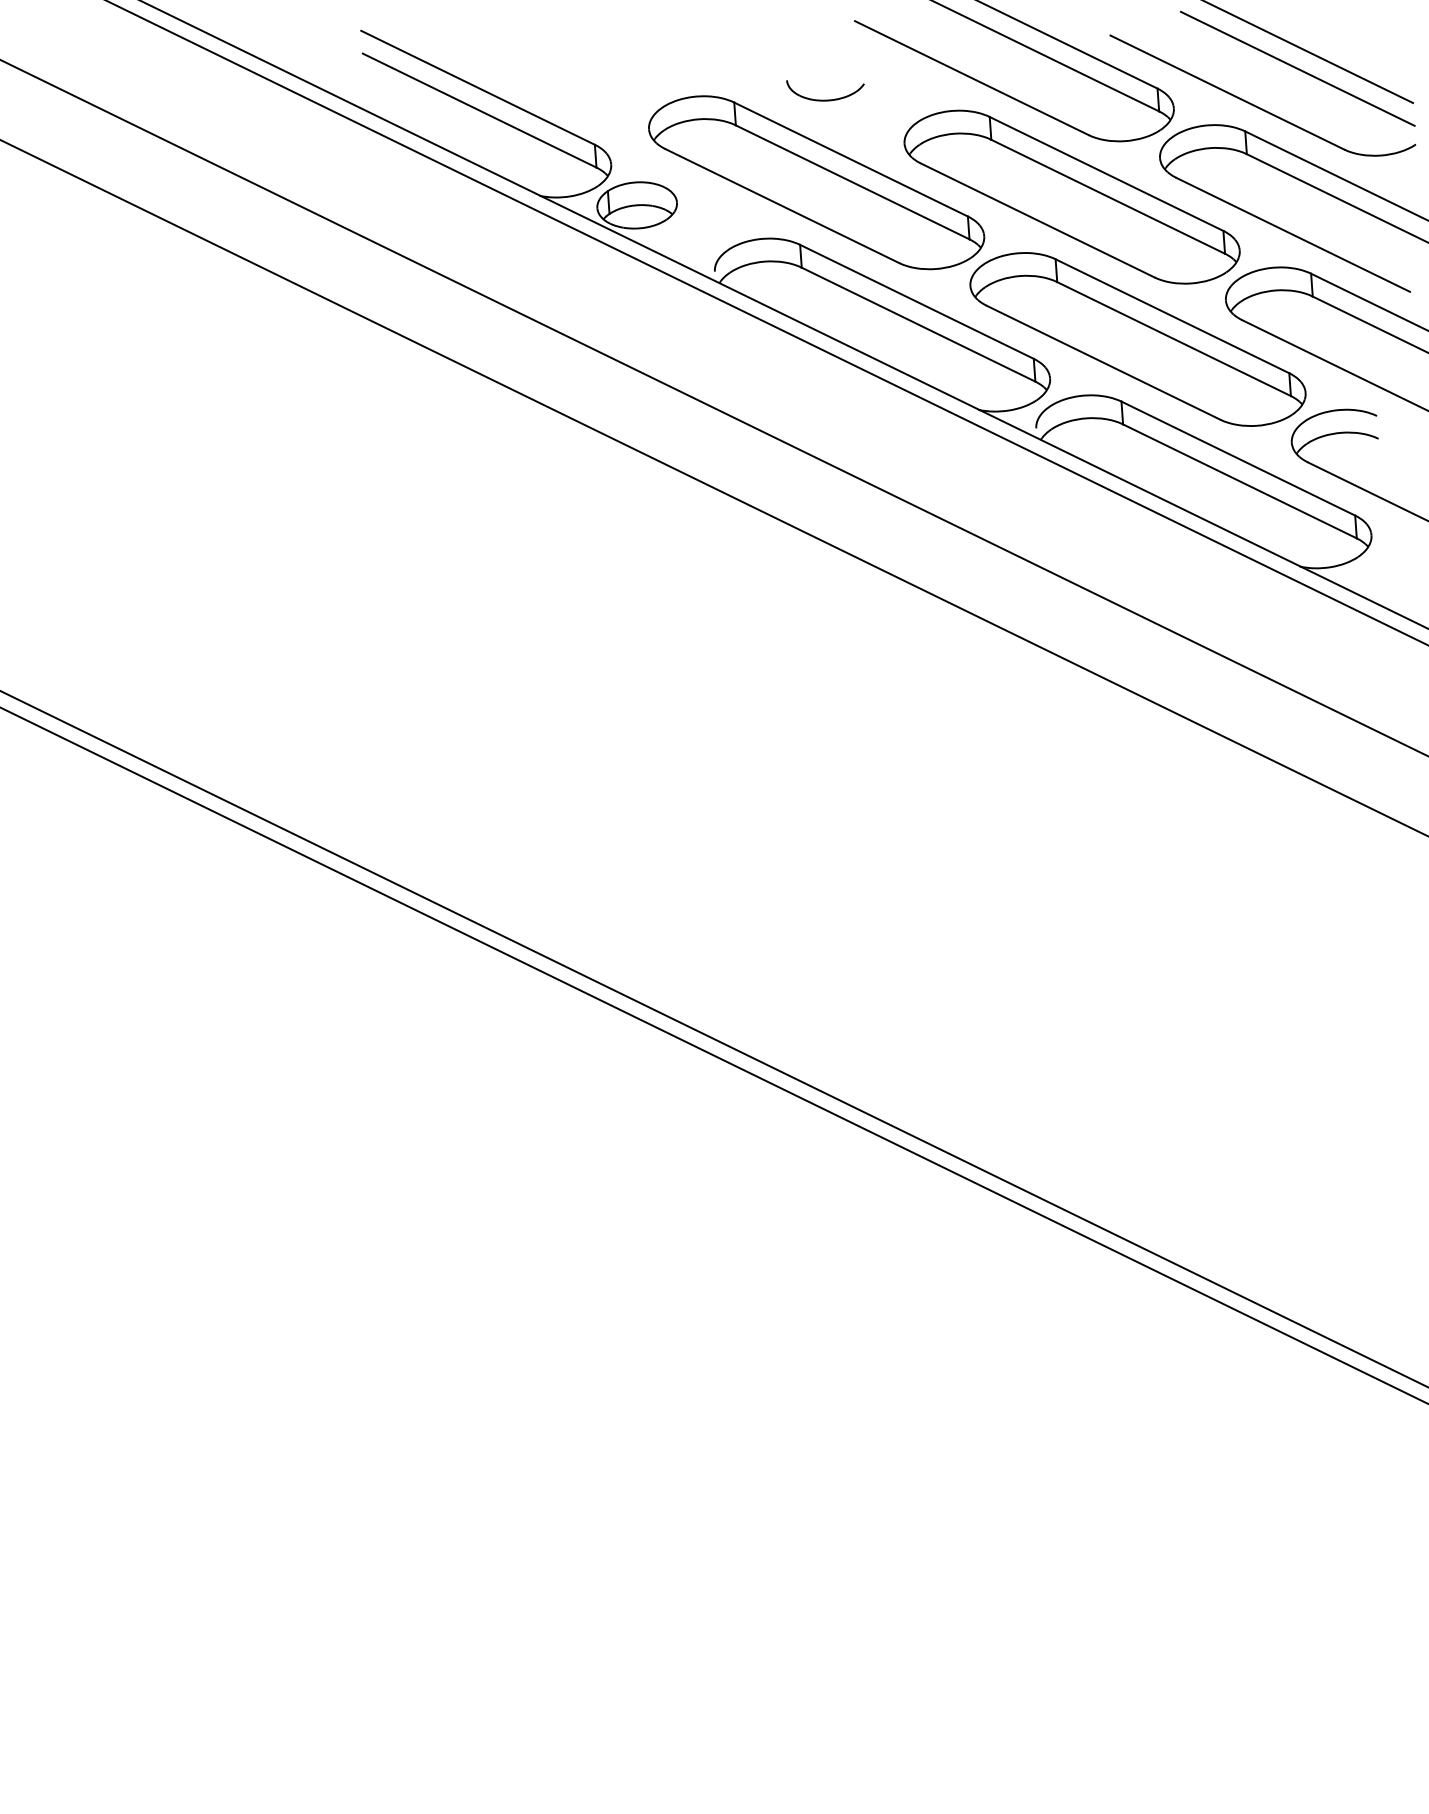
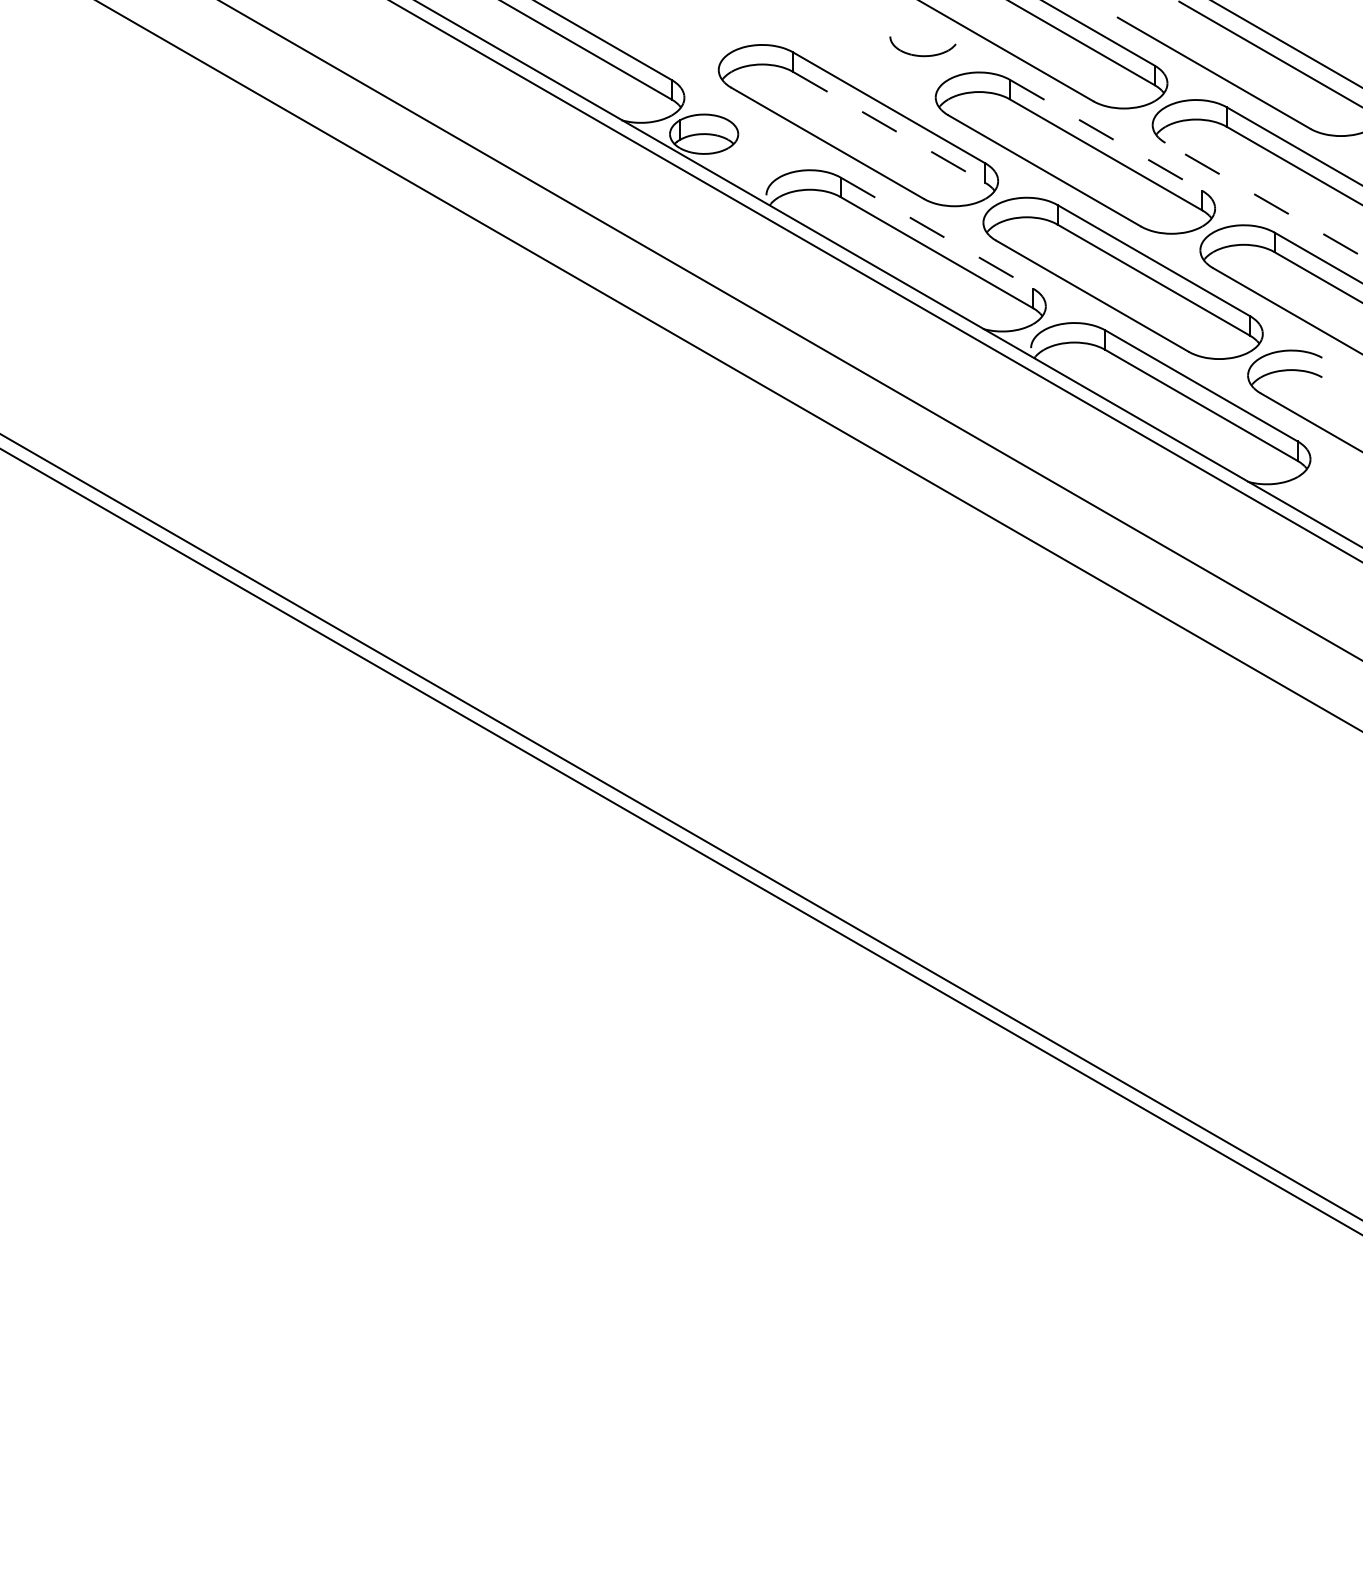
part: (826, 99) -> (922, 55), moved
line: (1106, 174) -> (1106, 135), solid -> dashed
line: (853, 182) -> (889, 127), solid -> dashed
line: (1293, 234) -> (1261, 198), solid -> dashed
line: (917, 302) -> (937, 233), solid -> dashed

